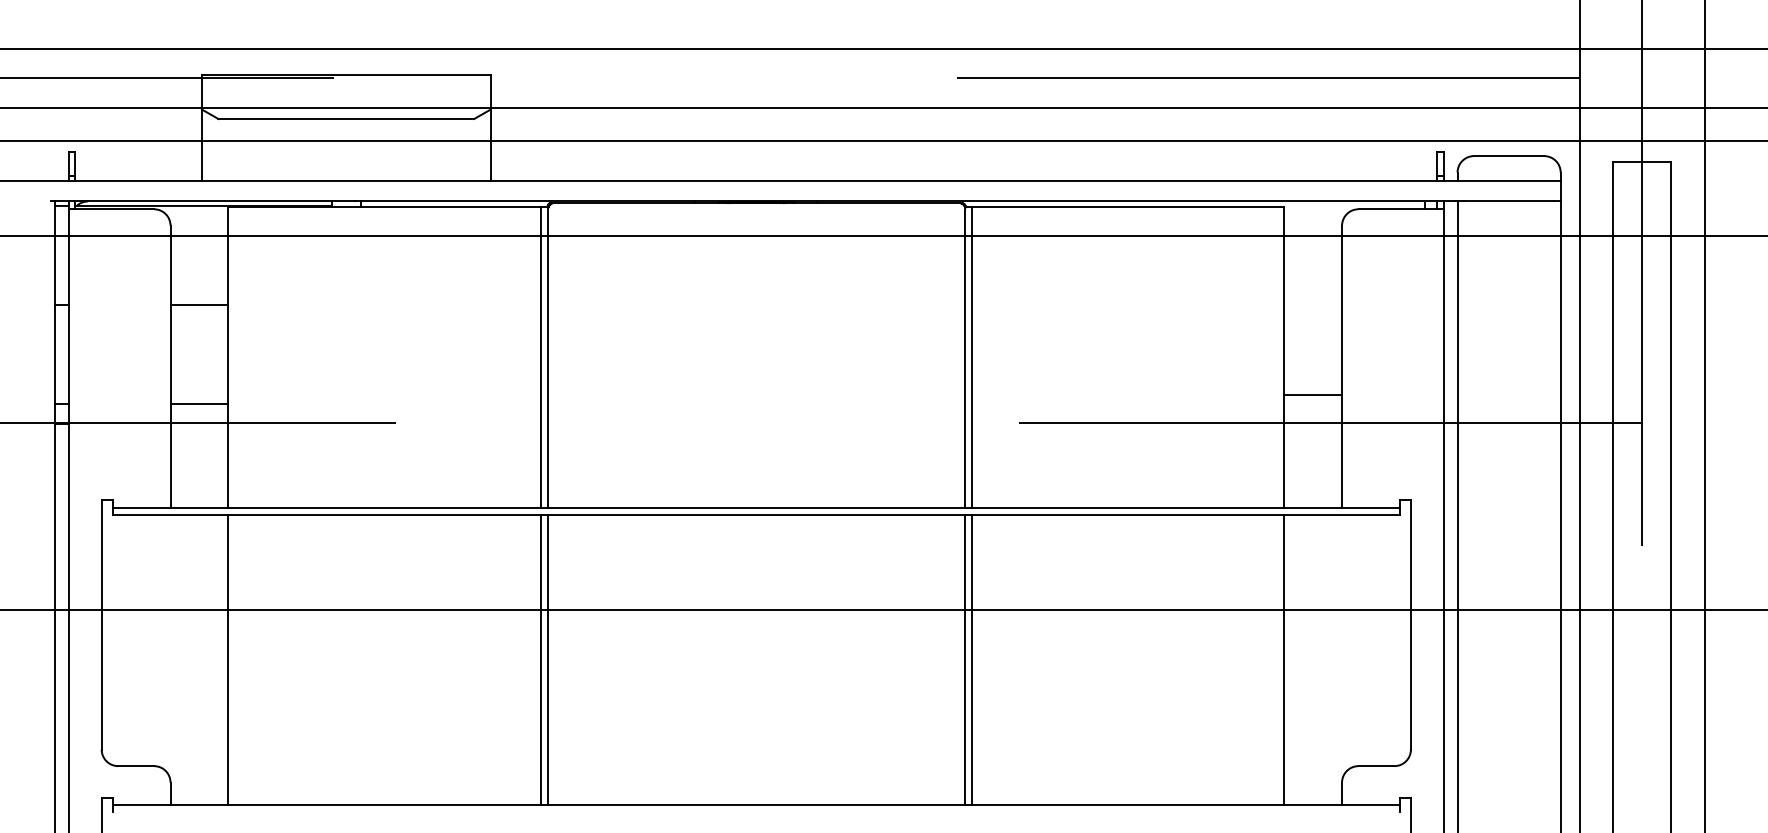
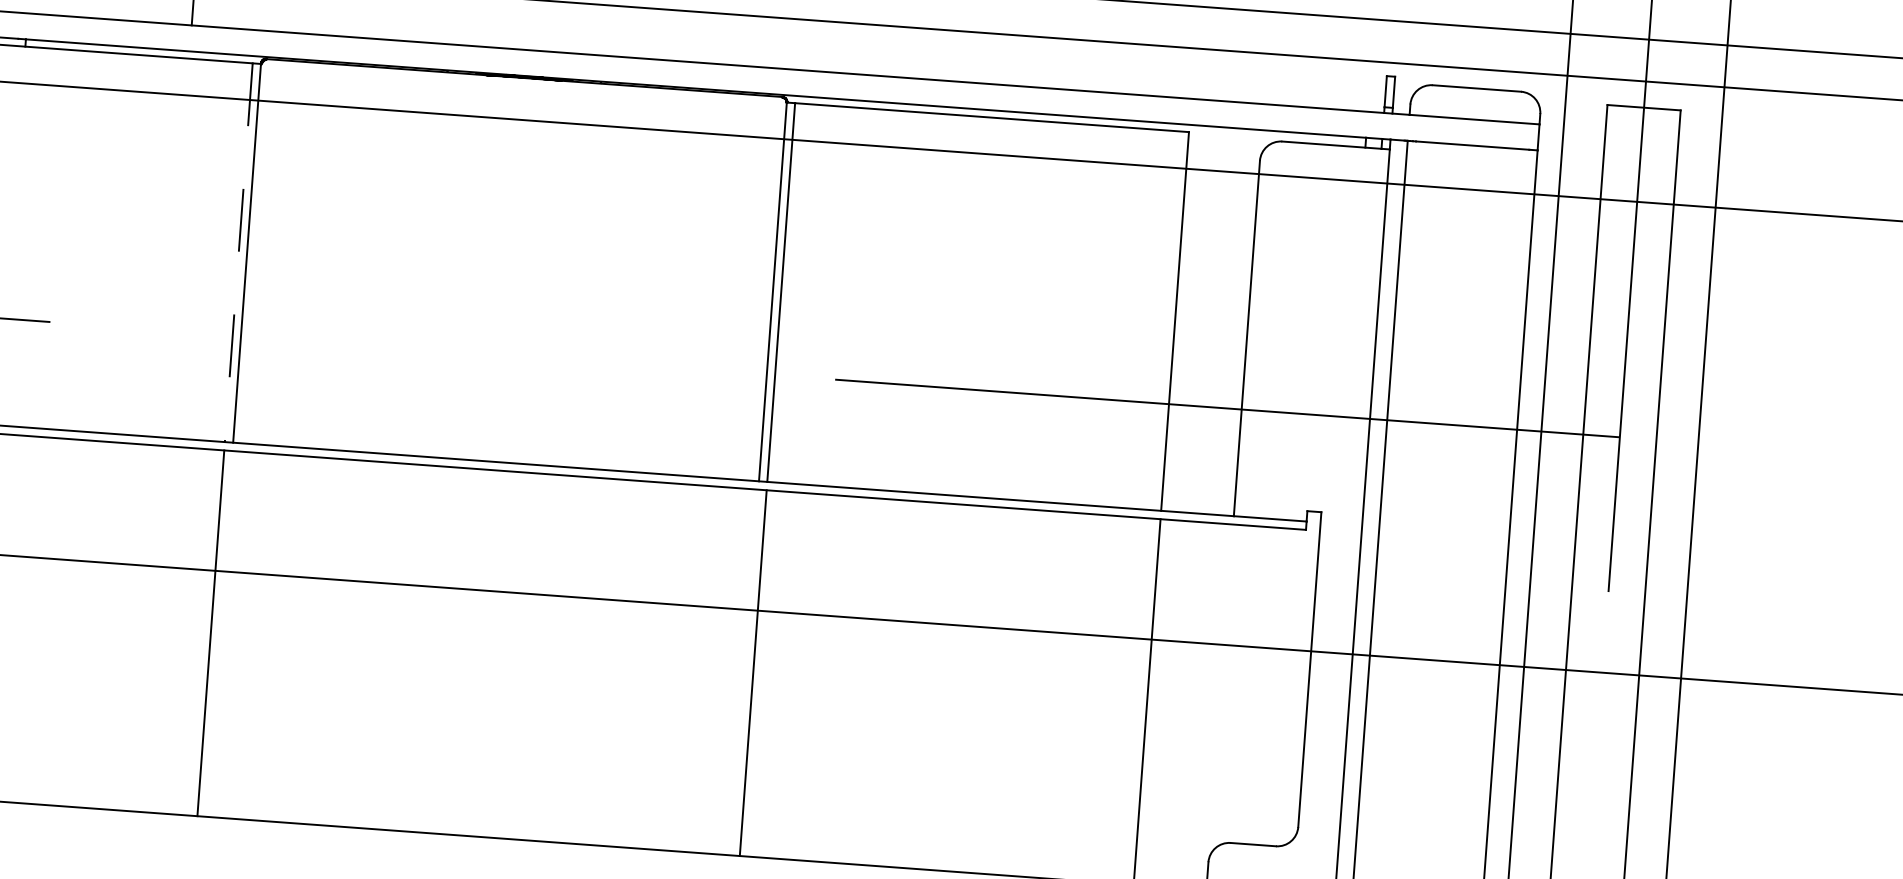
line: (541, 358) -> (239, 253), solid -> dashed
line: (1313, 395) -> (1208, 371), removed
line: (547, 659) -> (219, 633), removed
line: (965, 659) -> (745, 672), removed

